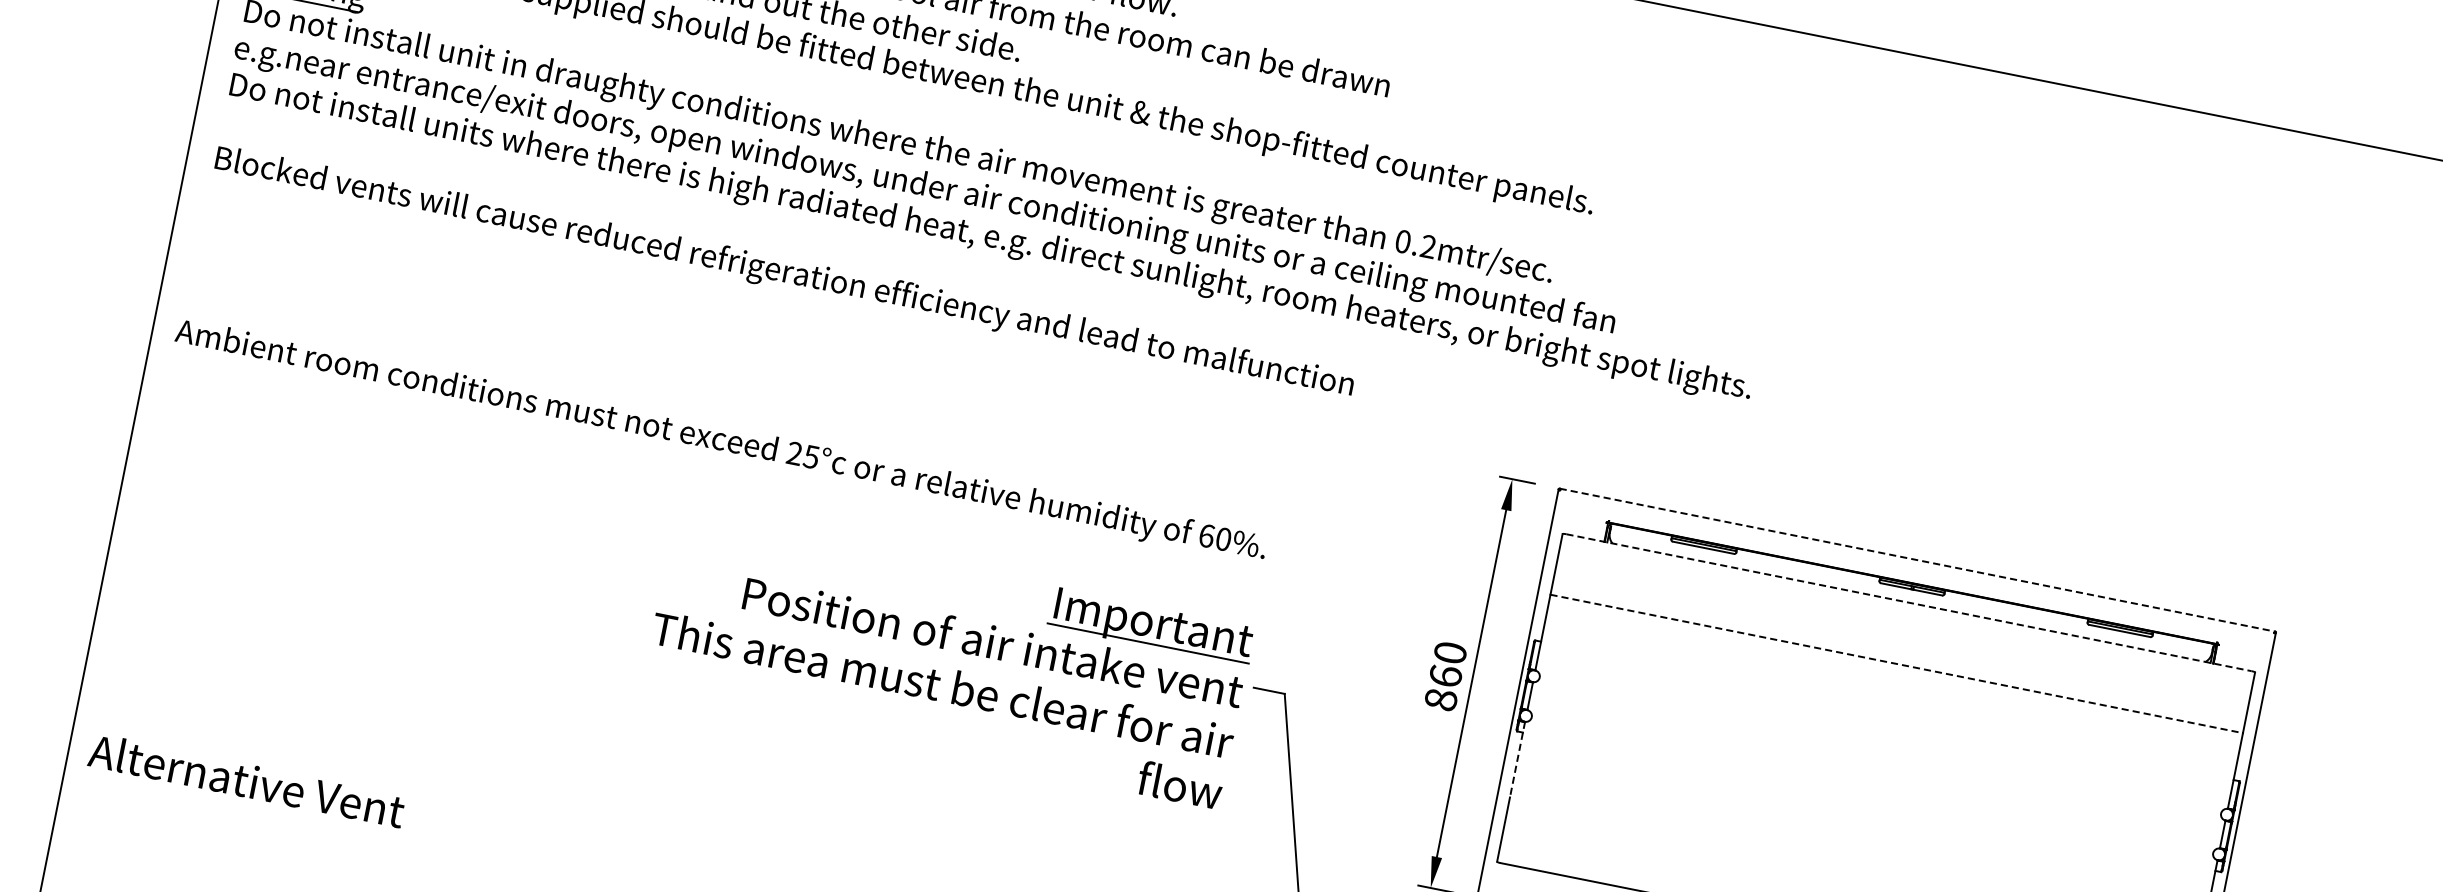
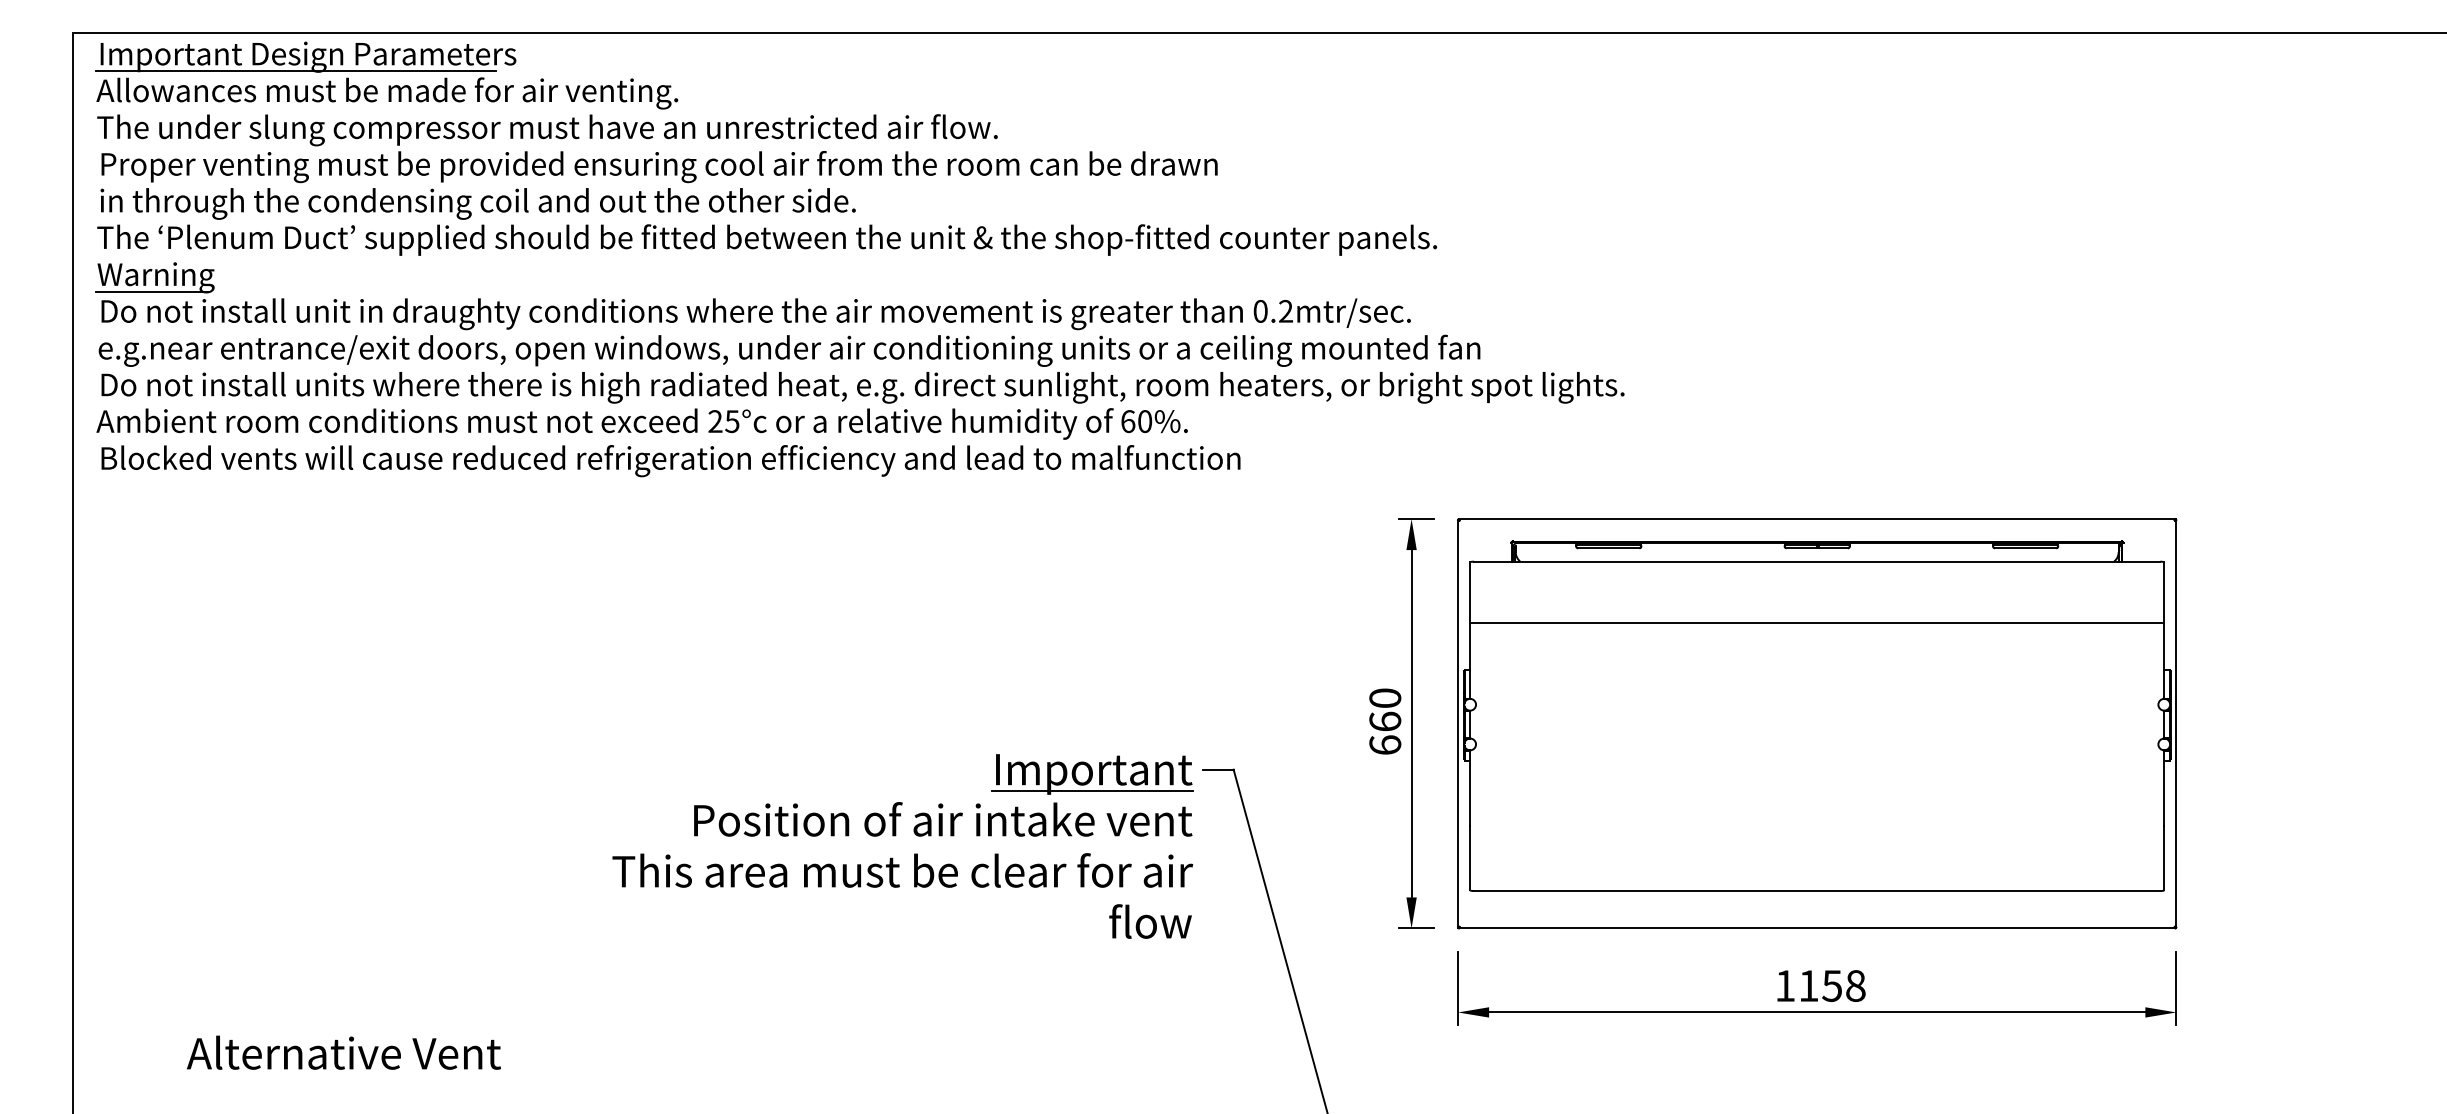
text: (720, 440) -> (641, 423), moved
line: (1917, 560) -> (1817, 519), dashed -> solid
line: (1909, 602) -> (1817, 561), dashed -> solid
part: (942, 649) -> (895, 836), moved
line: (1896, 664) -> (1817, 623), dashed -> solid
text: (1441, 699) -> (1385, 744), 860 -> 660
line: (1517, 759) -> (1470, 788), dashed -> solid
text: (246, 780) -> (343, 1052), moved

